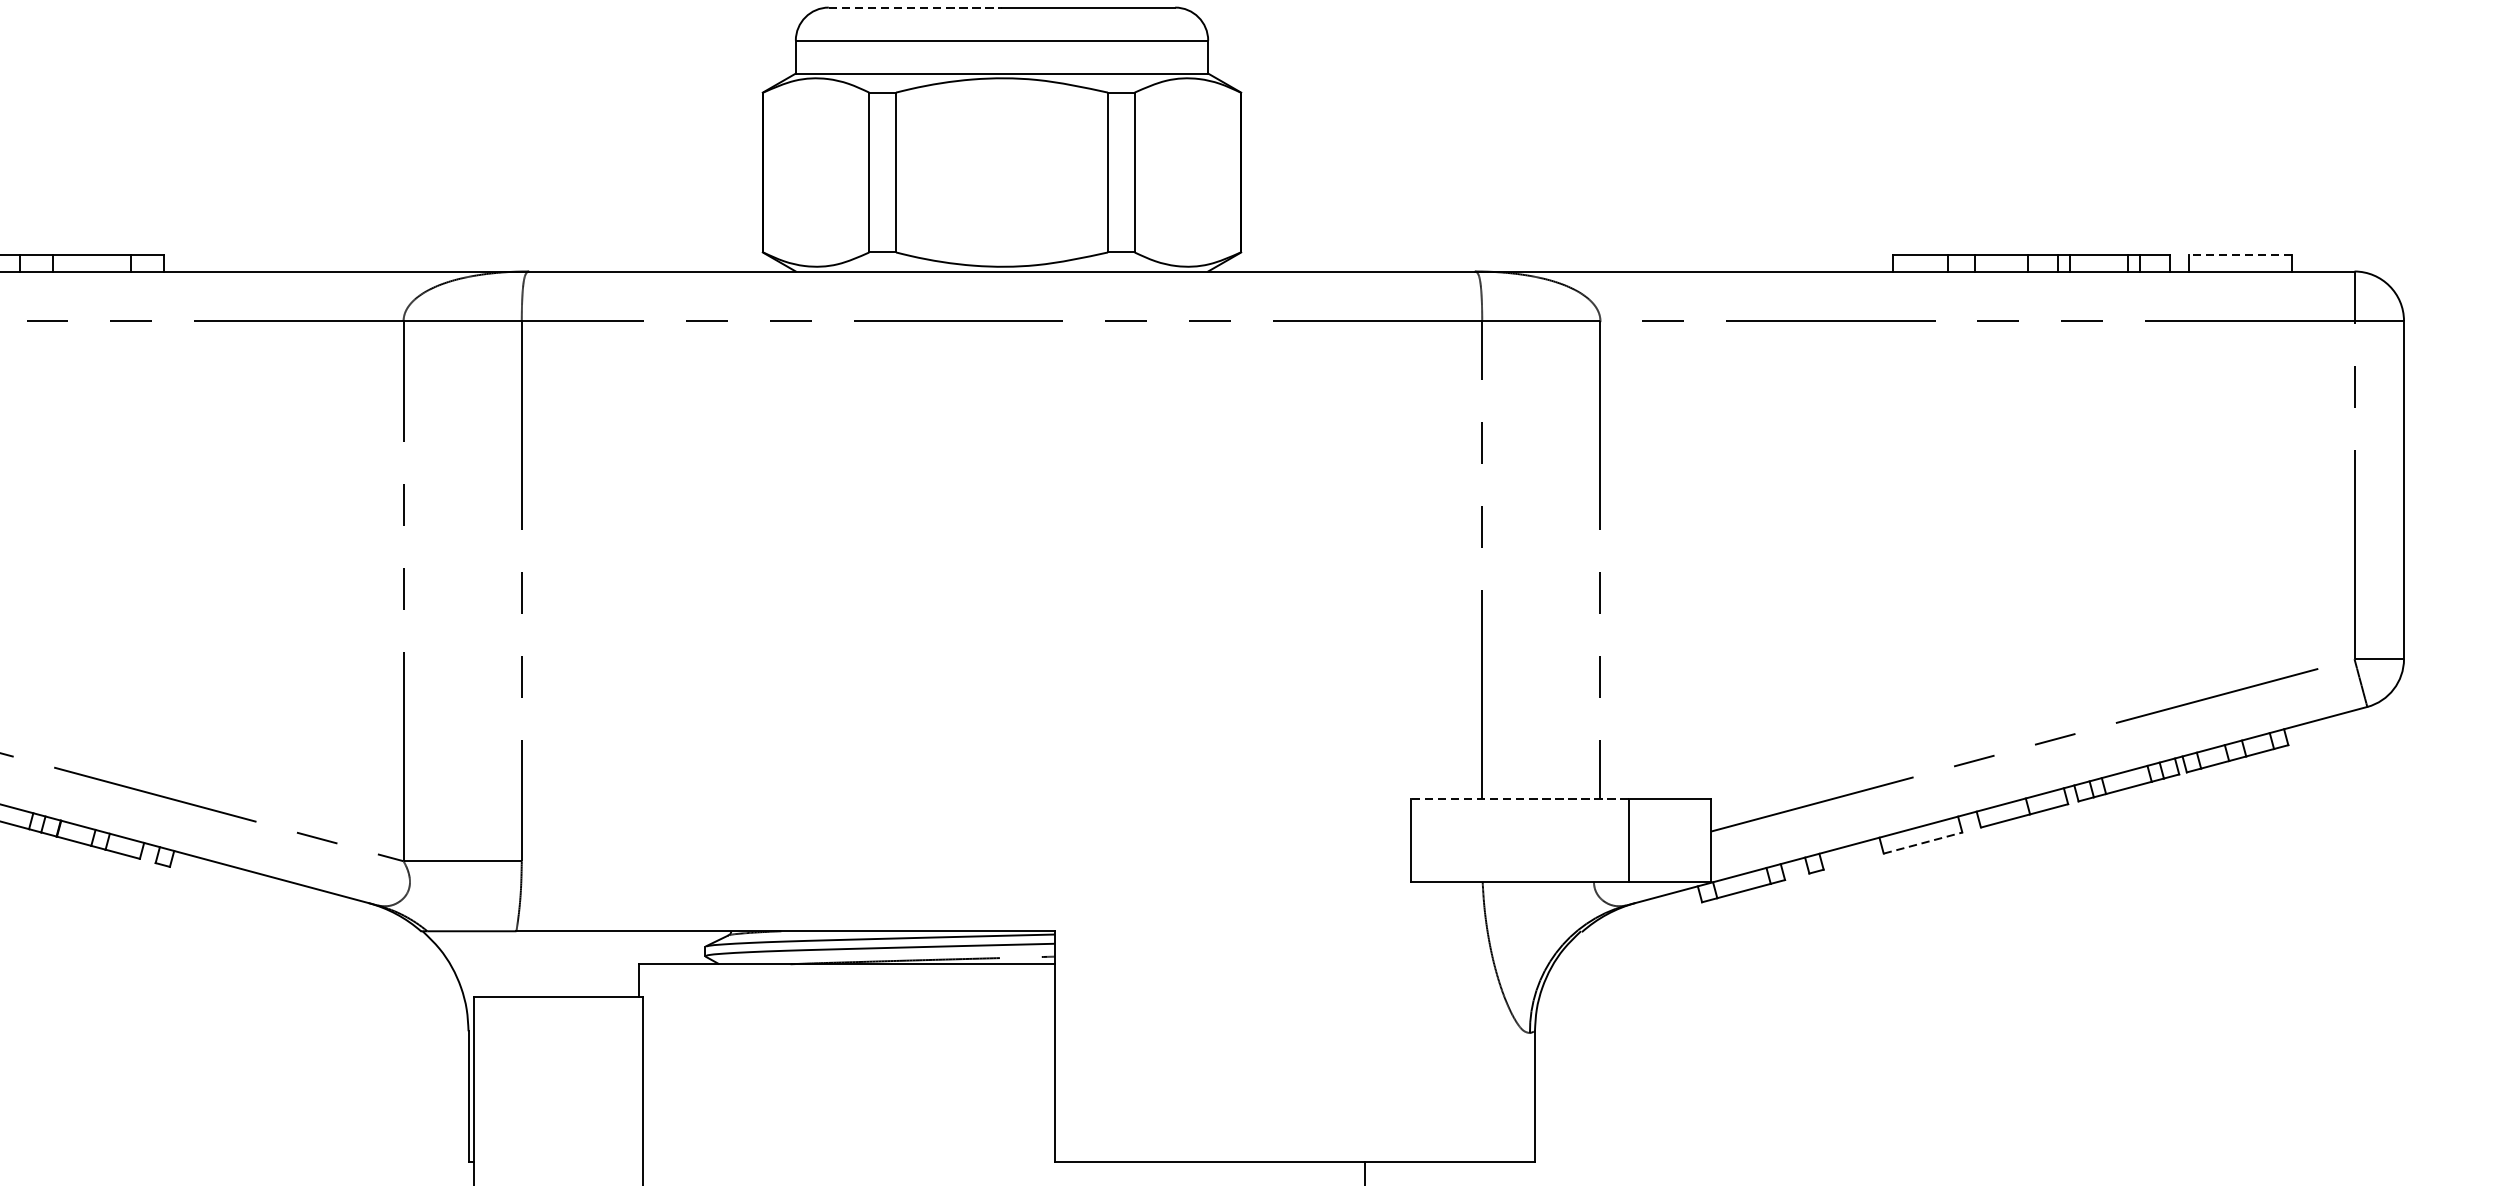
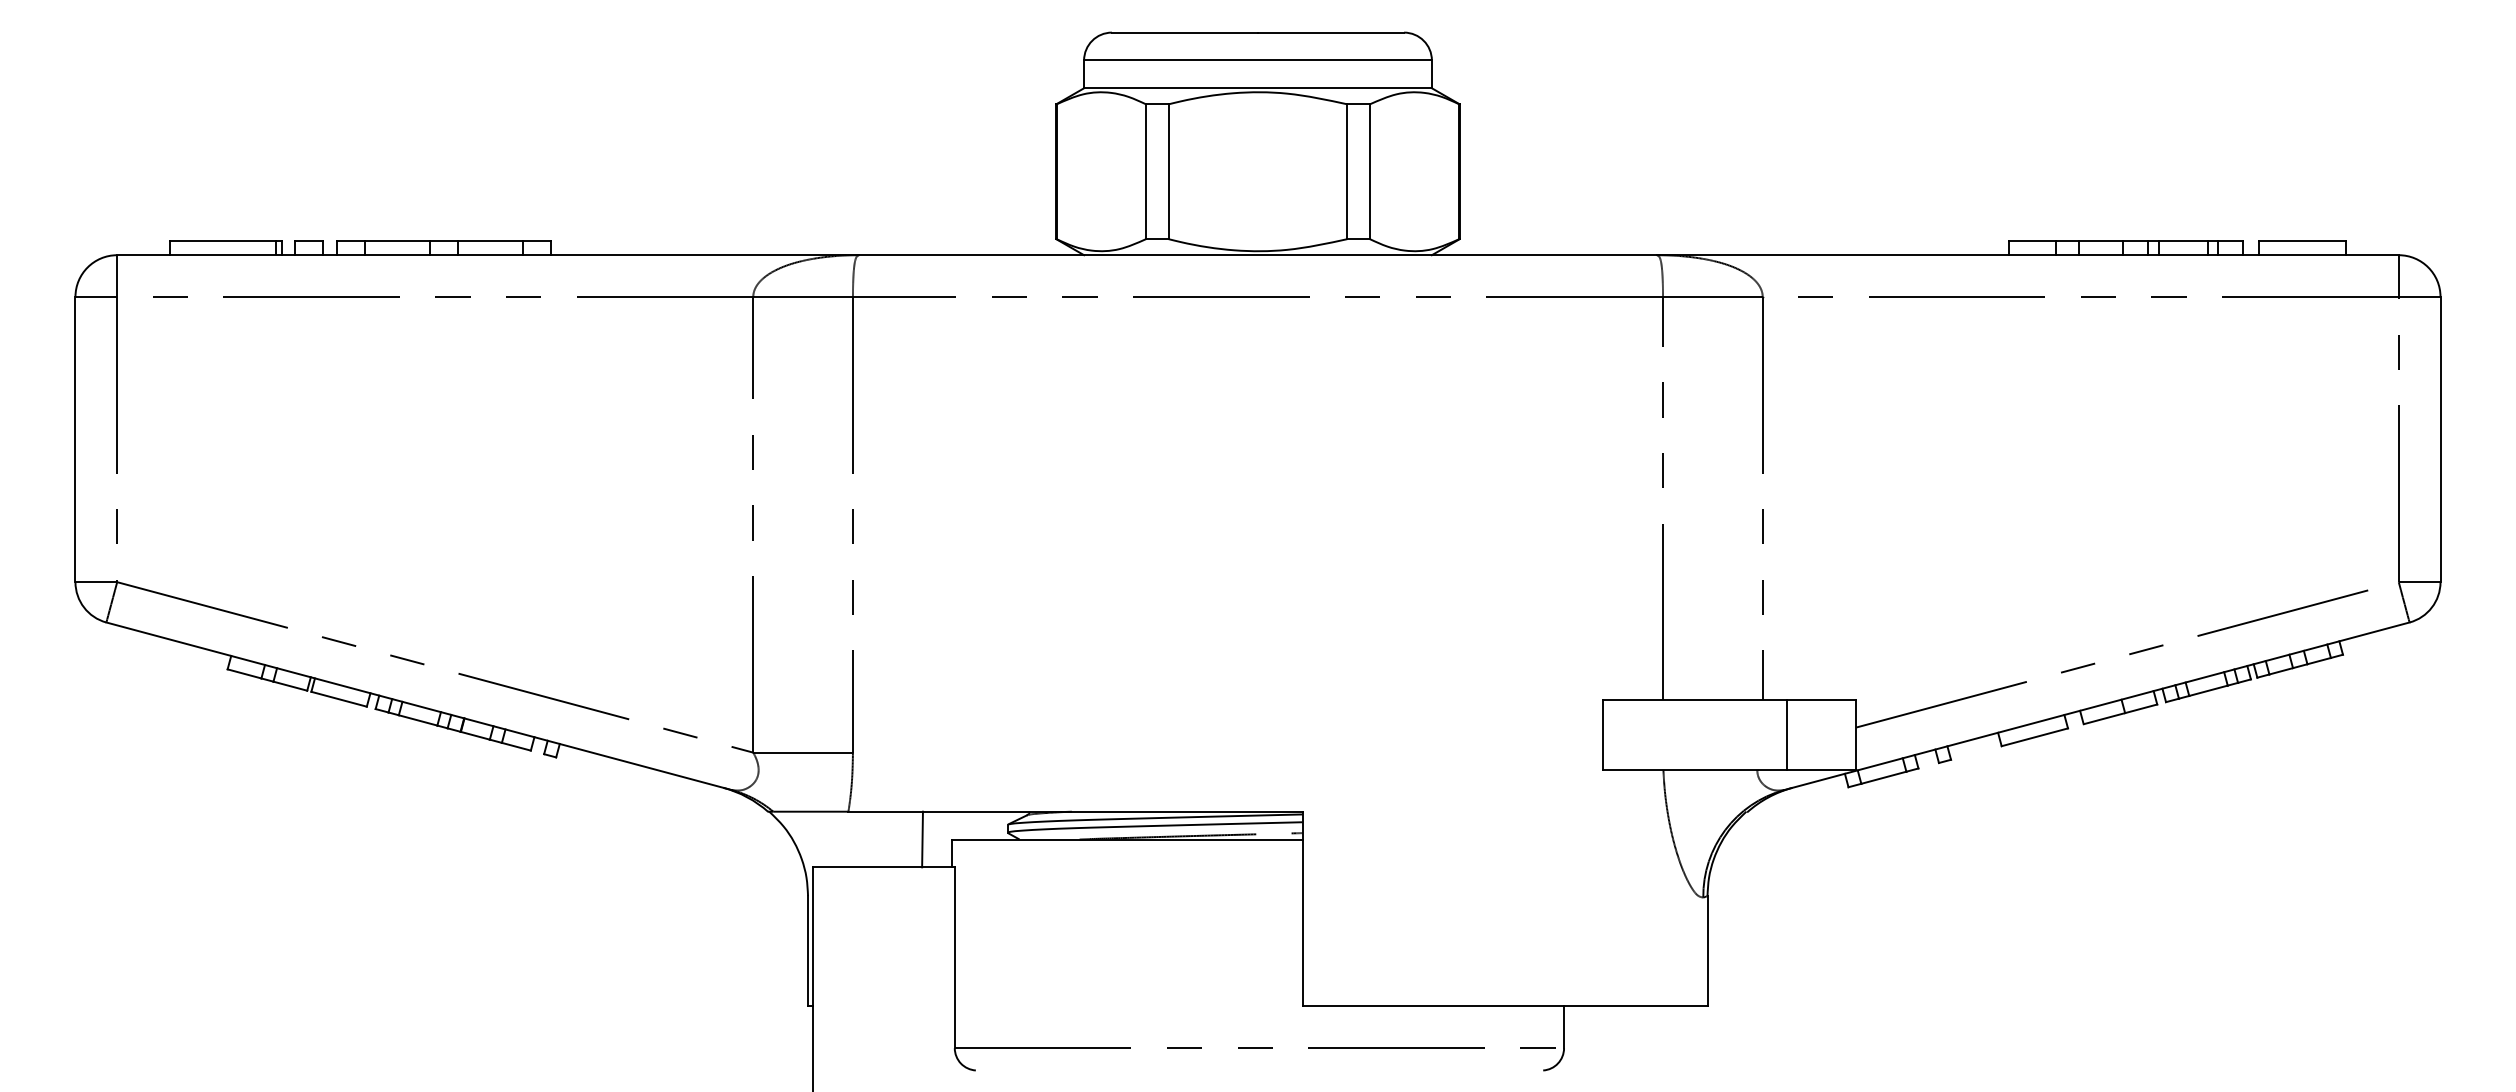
line: (916, 7) -> (1185, 32), dashed -> solid
line: (2240, 255) -> (2302, 241), dashed -> solid
line: (1519, 799) -> (1694, 700), dashed -> solid
line: (1923, 843) -> (2035, 737), dashed -> solid
line: (604, 964) -> (922, 839), added

